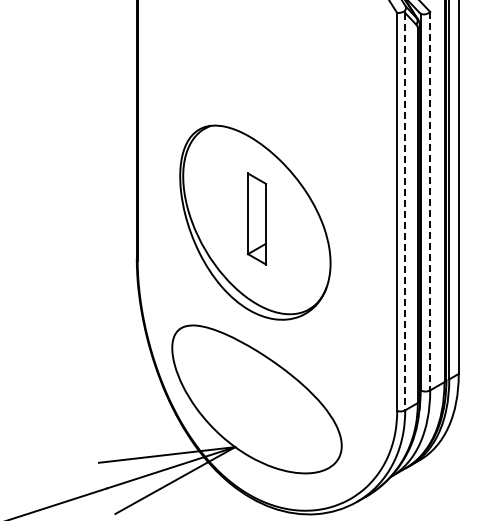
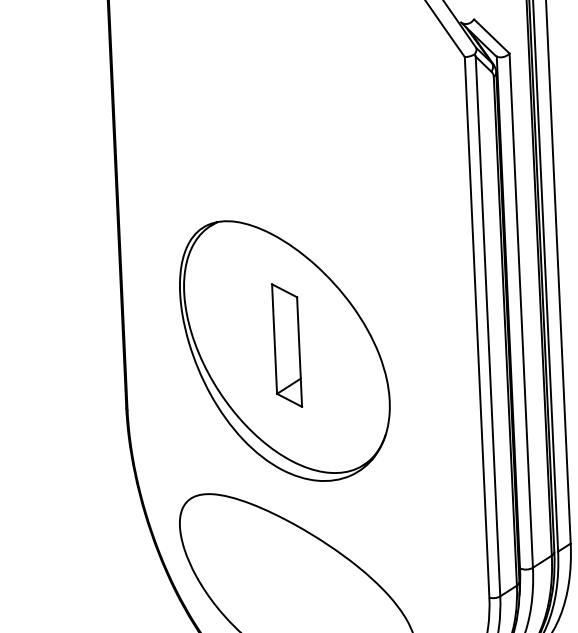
line: (430, 201) -> (521, 311), dashed -> solid
line: (405, 211) -> (488, 326), dashed -> solid

